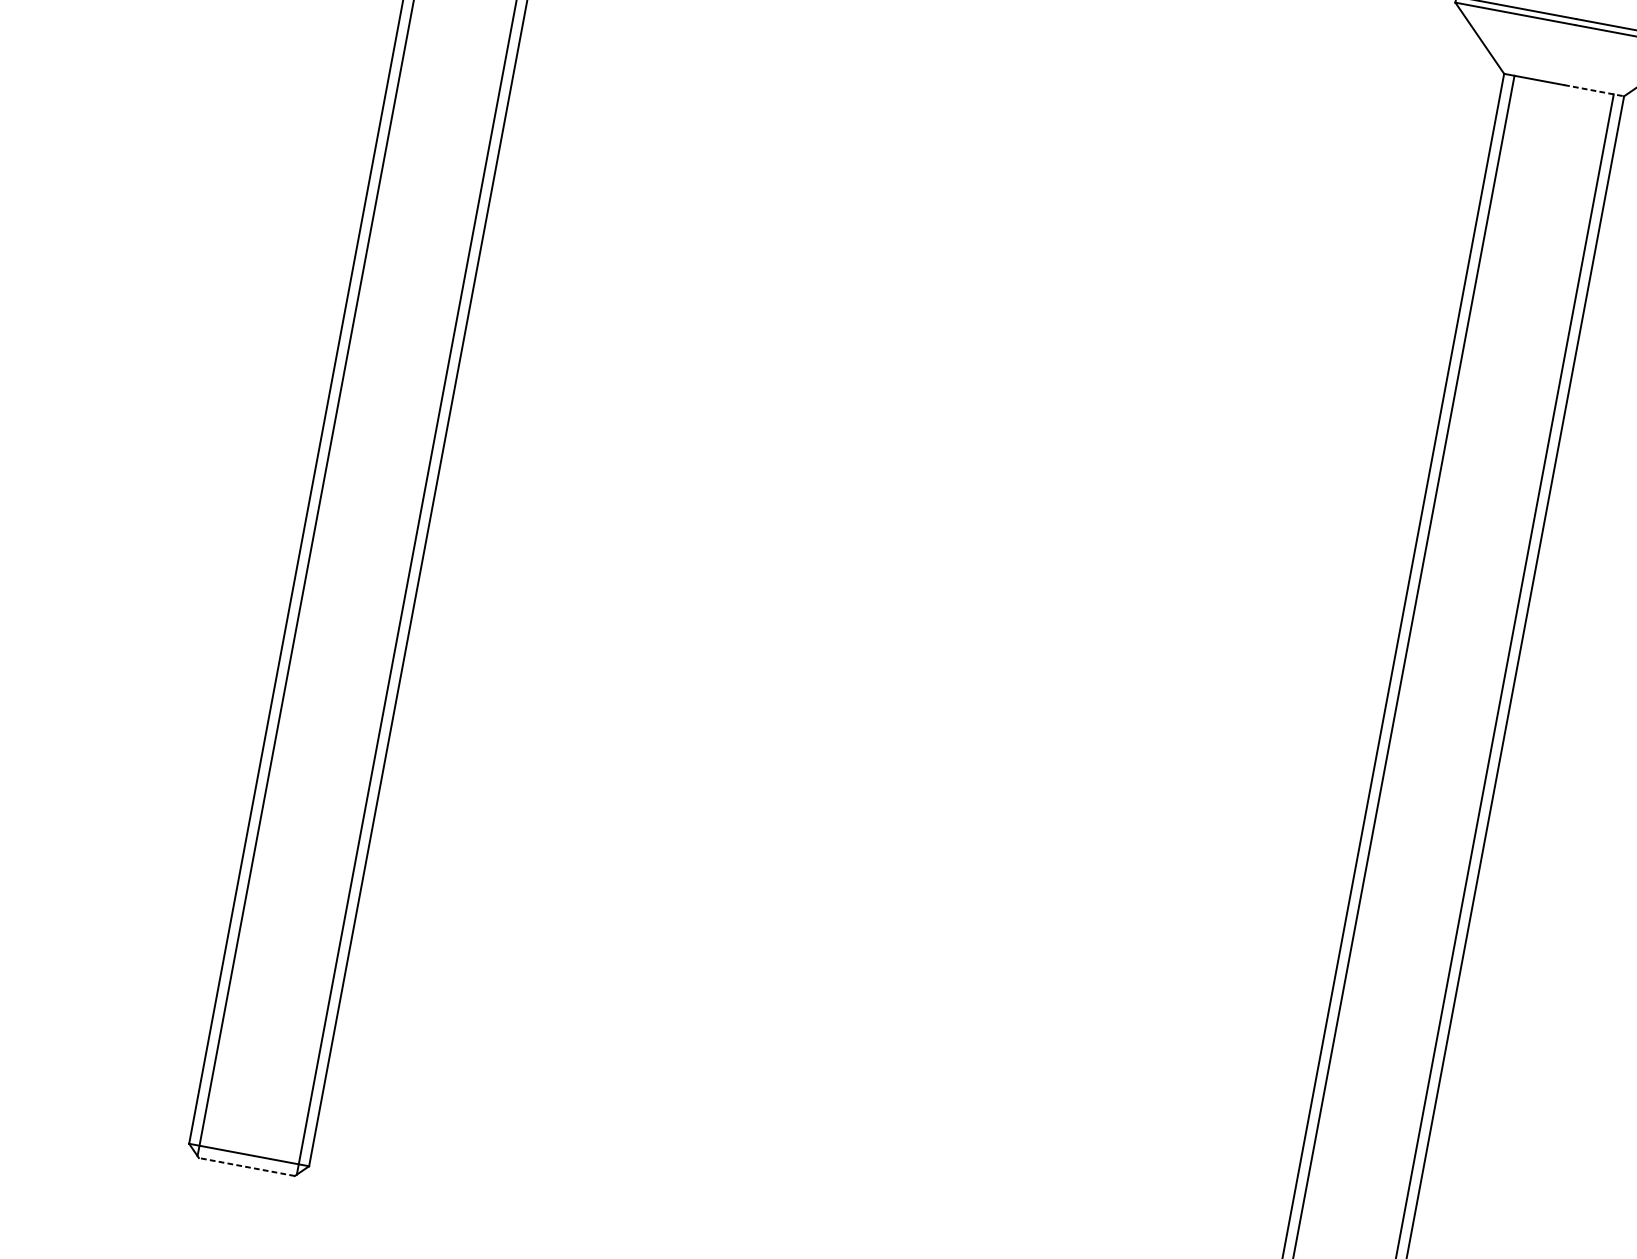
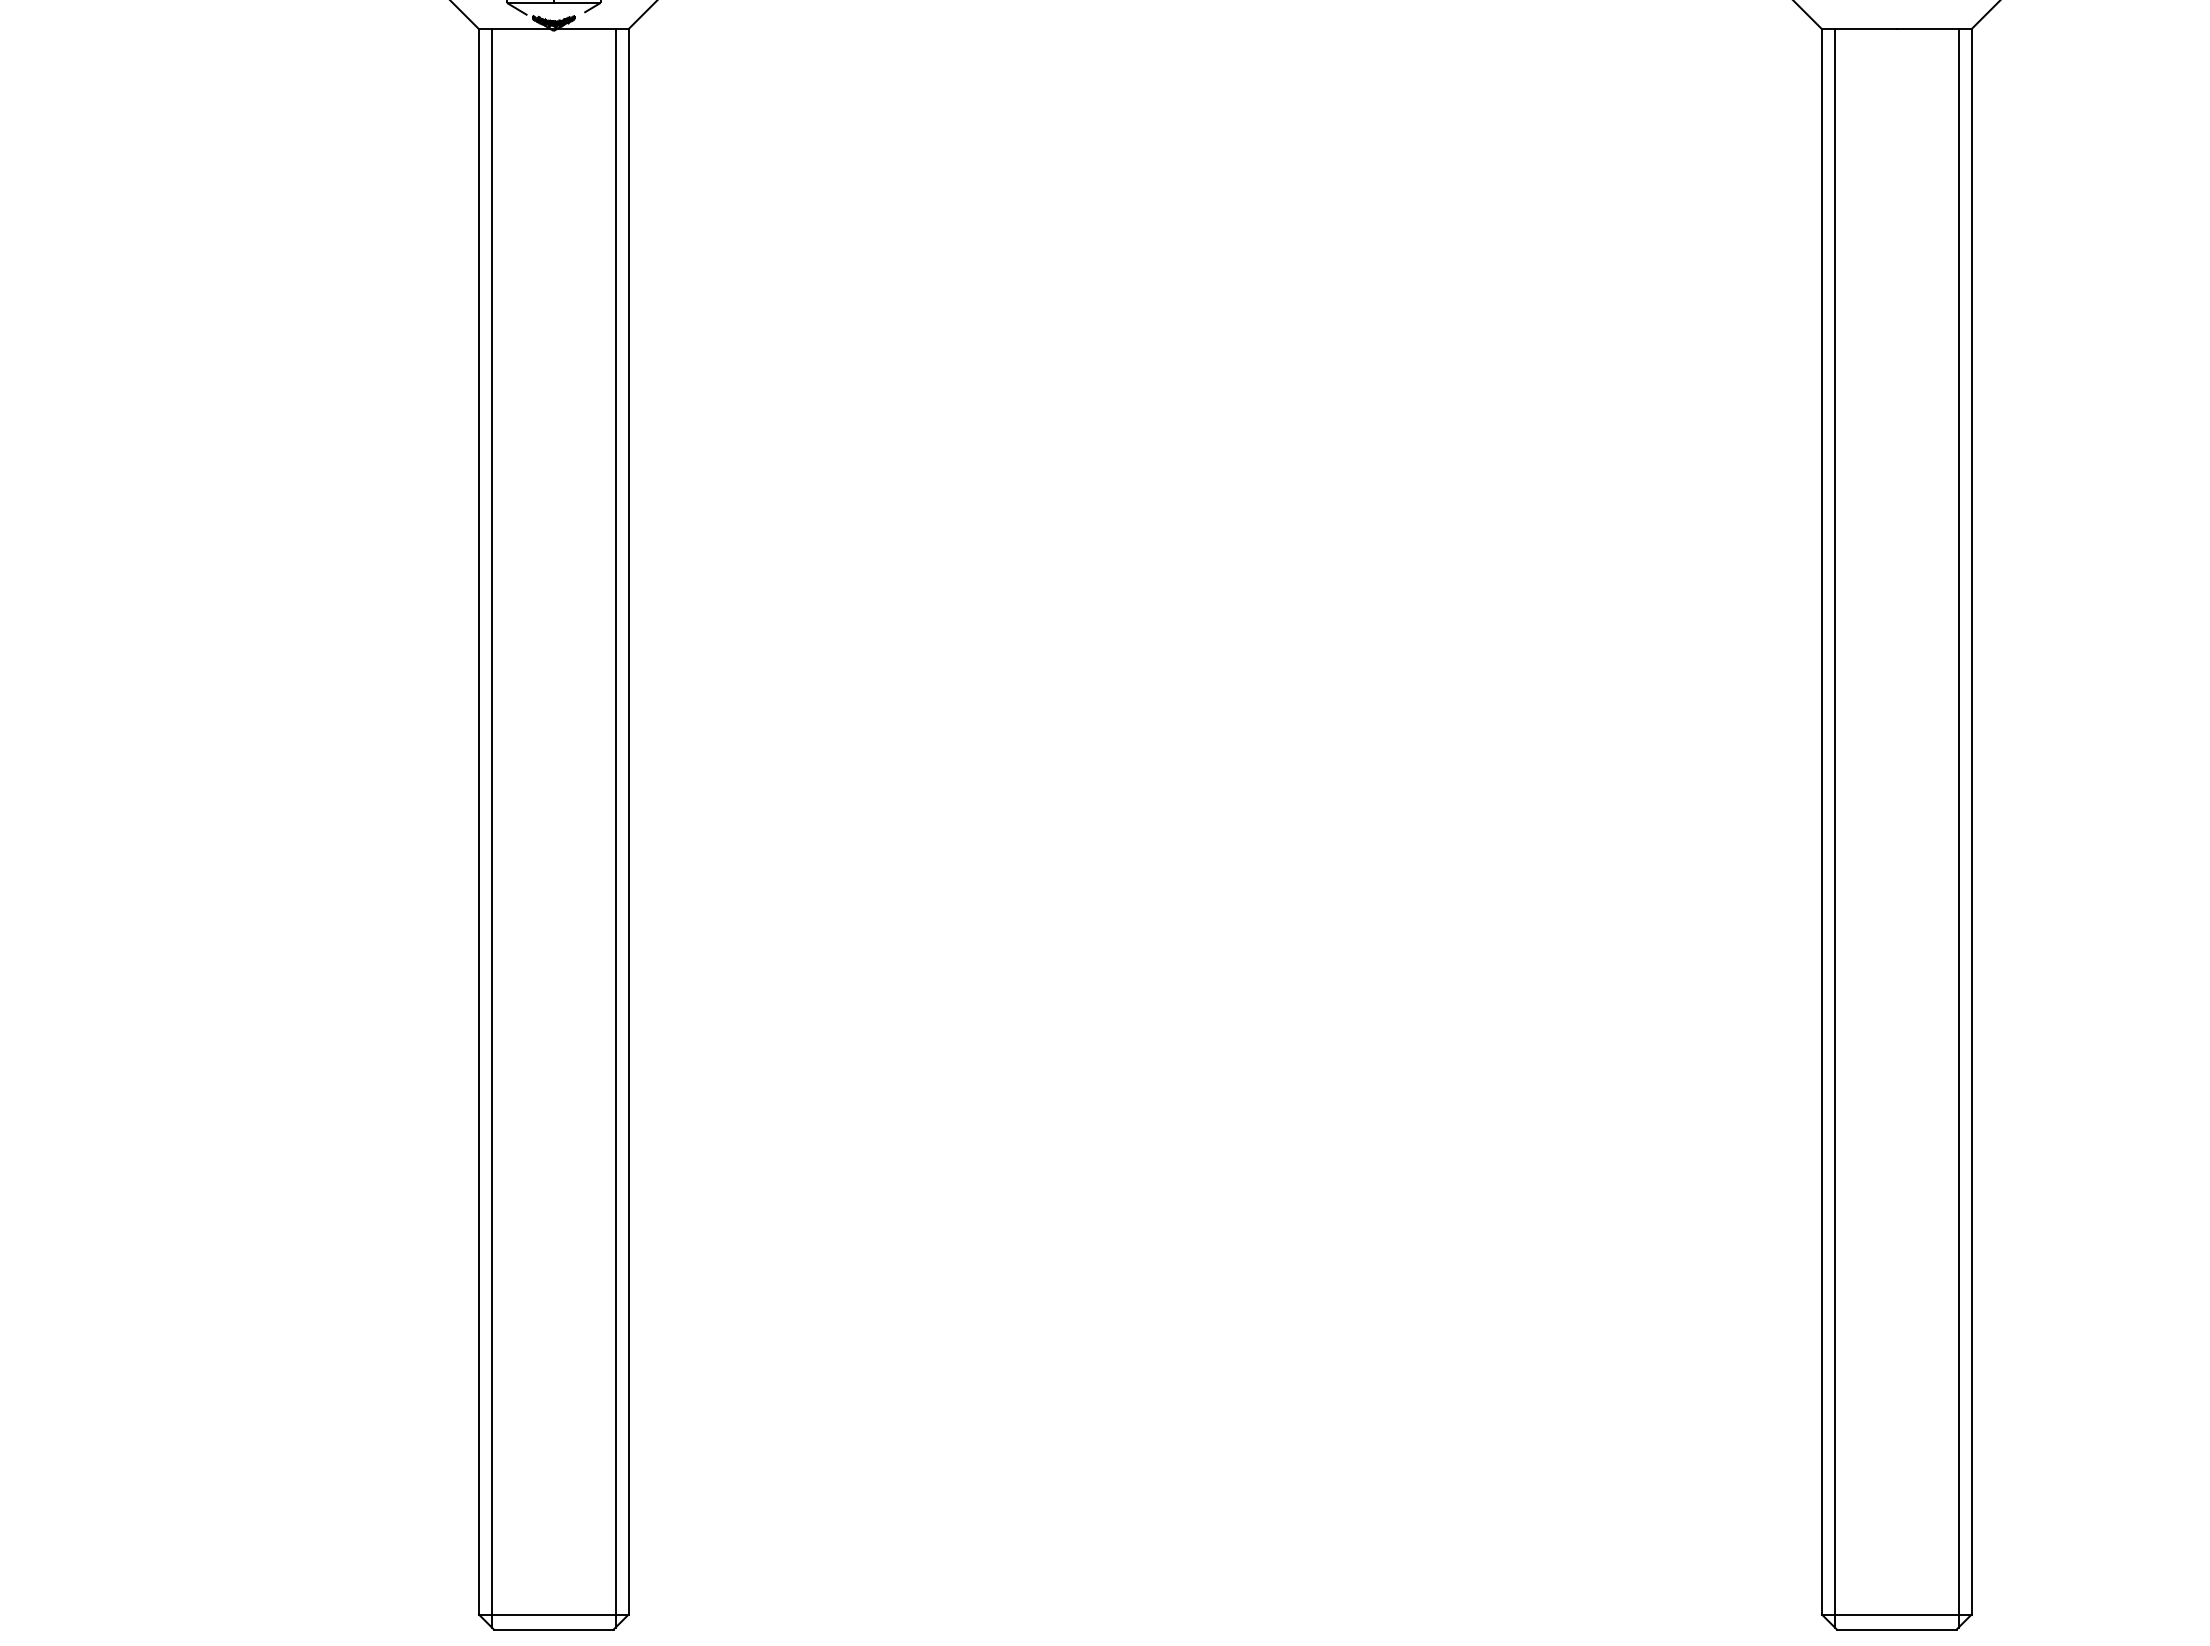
line: (1594, 91) -> (1934, 29), dashed -> solid
line: (246, 1166) -> (553, 1629), dashed -> solid

